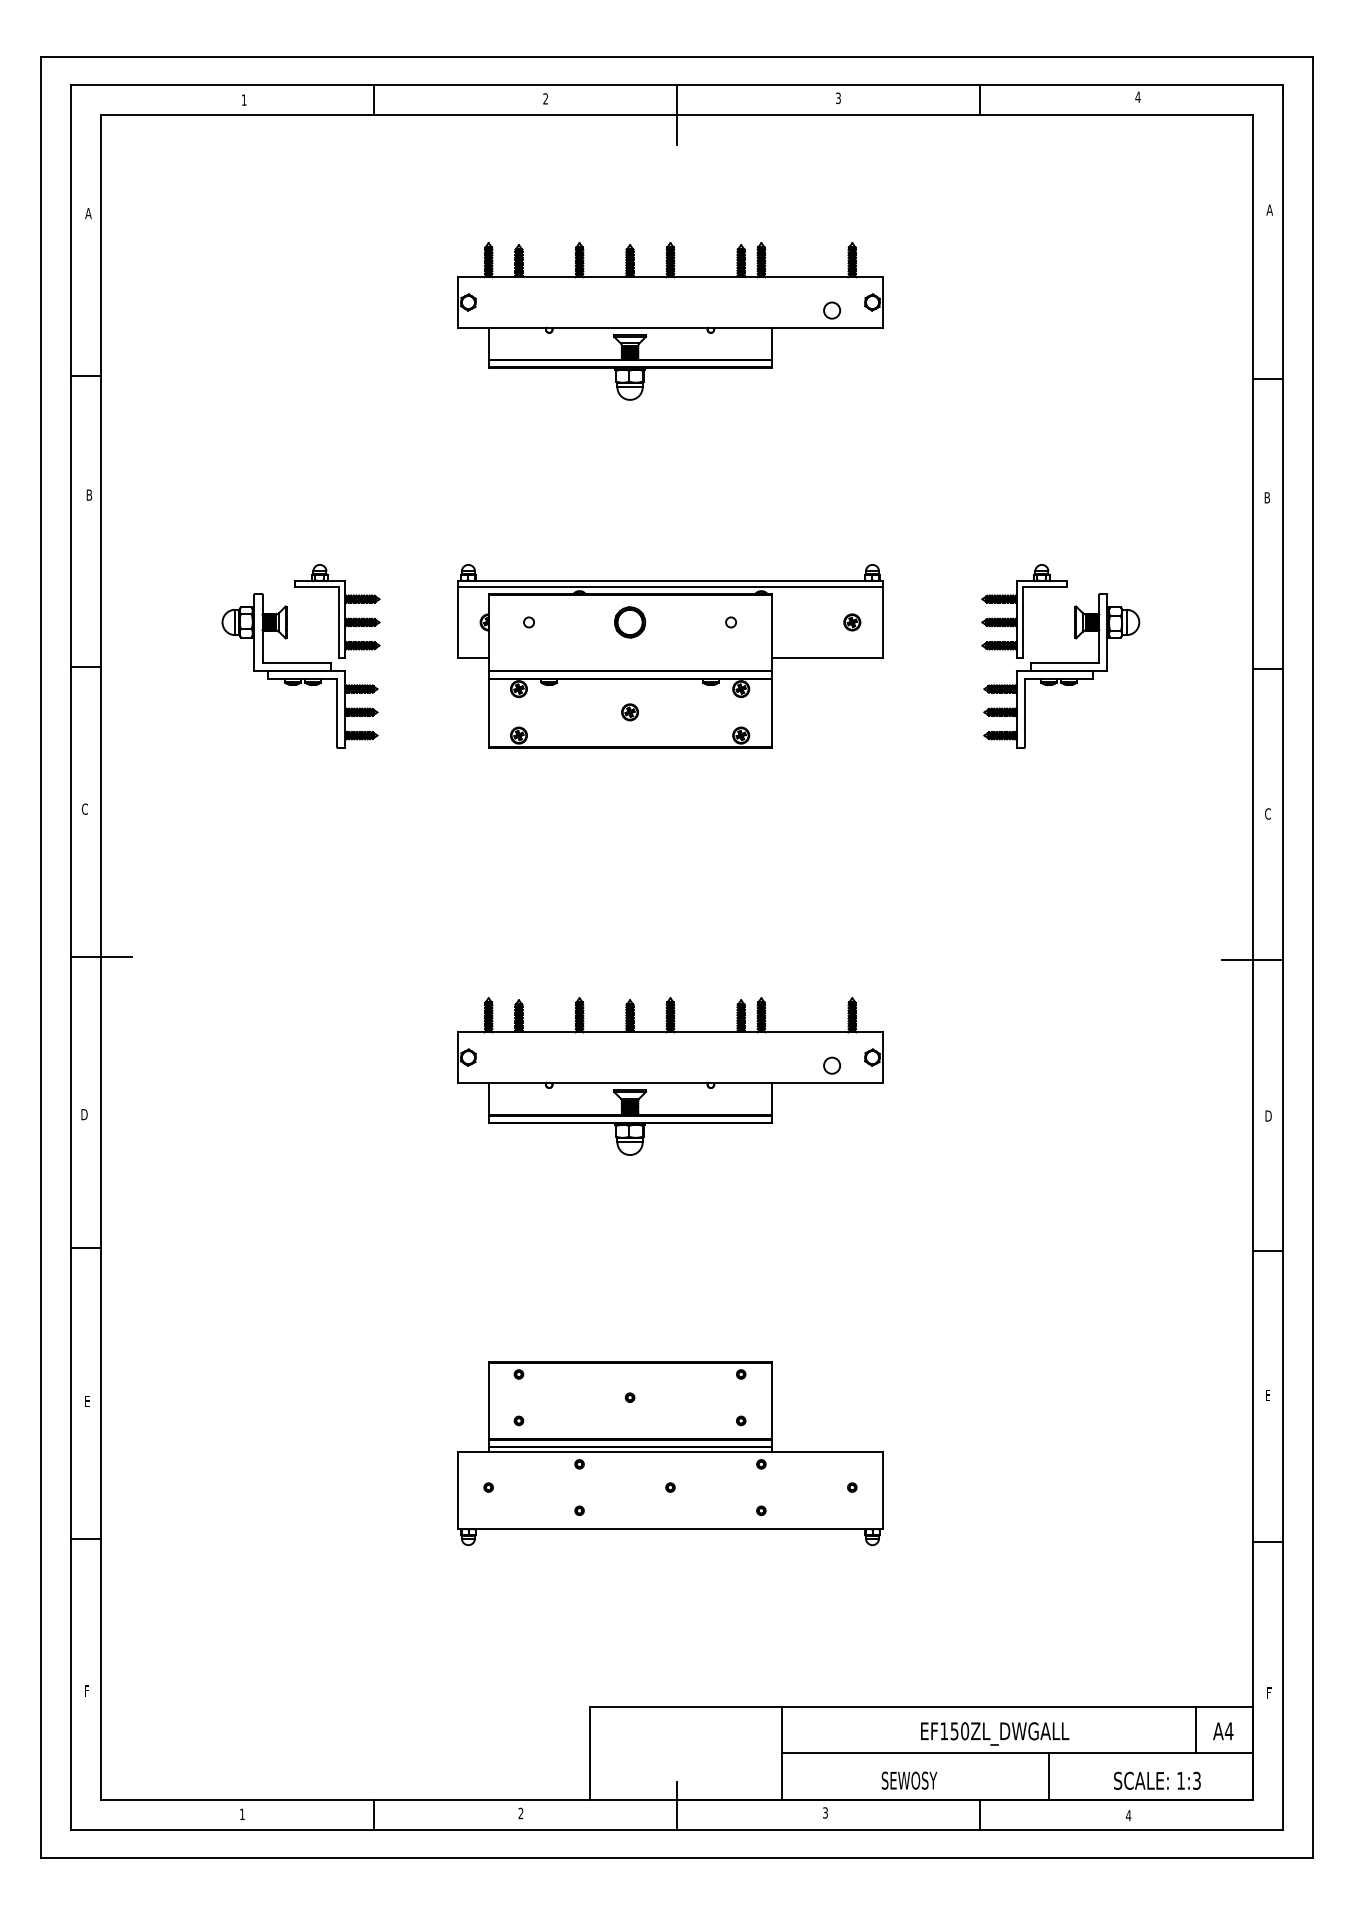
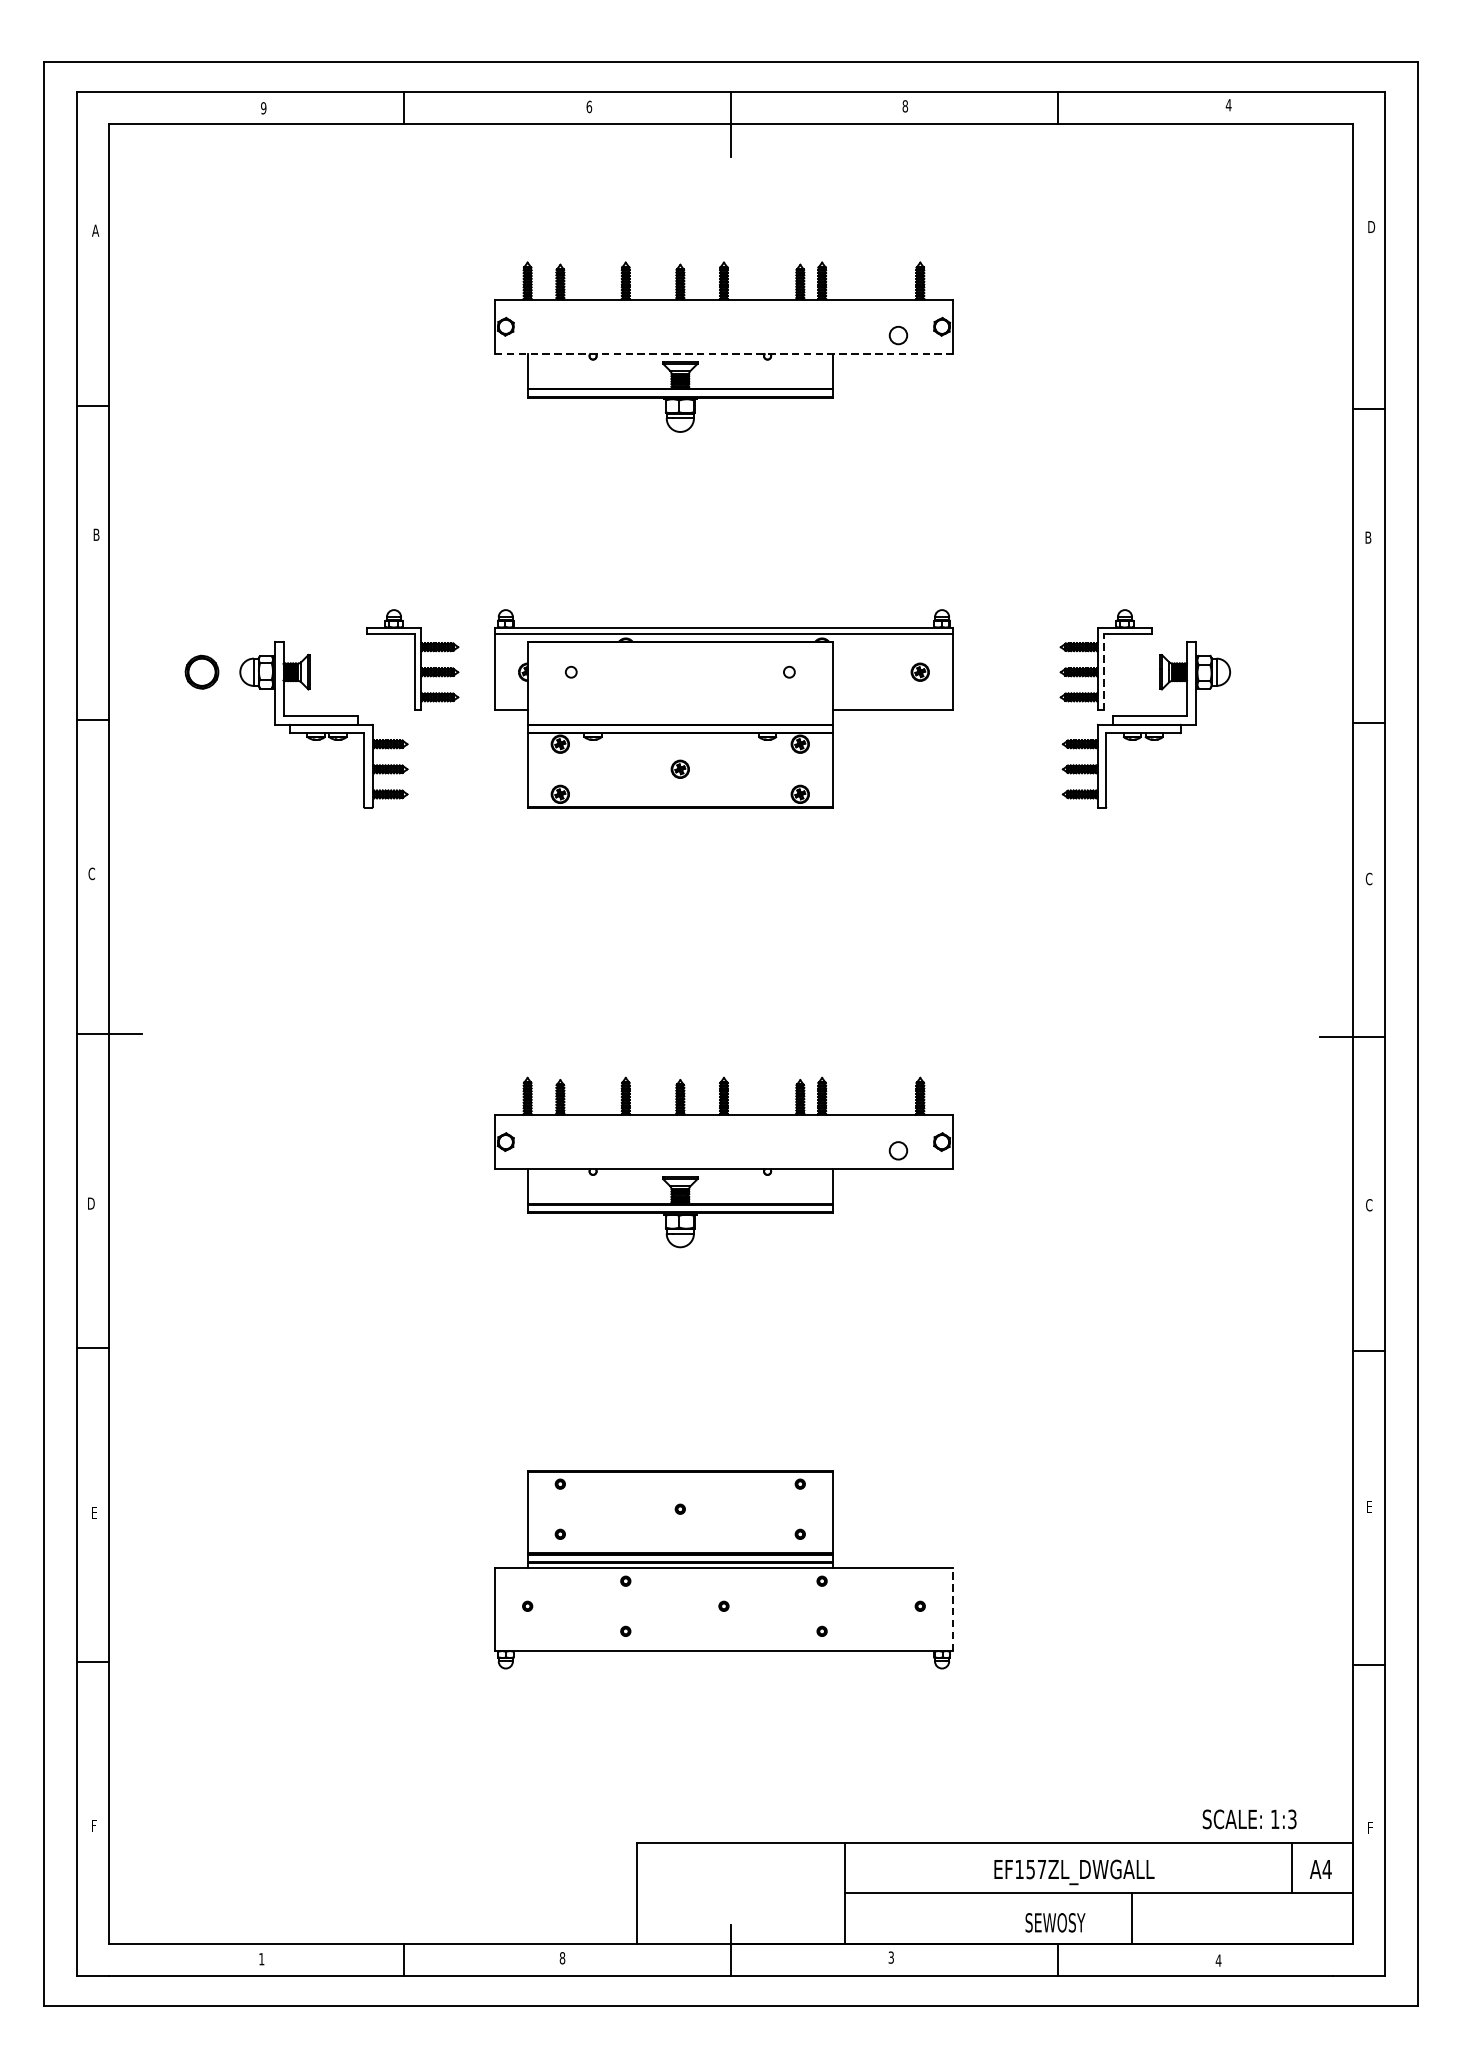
text: (838, 97) -> (905, 105), 3 -> 8
text: (545, 98) -> (589, 106), 2 -> 6
text: (243, 99) -> (262, 107), 1 -> 9
text: (1269, 209) -> (1370, 226), A -> D
line: (670, 327) -> (723, 353), solid -> dashed
part: (337, 611) -> (413, 660), moved
line: (1022, 621) -> (1104, 671), solid -> dashed
part: (630, 622) -> (202, 672), moved
text: (1268, 1115) -> (1369, 1204), D -> C
line: (882, 1490) -> (952, 1609), solid -> dashed
text: (965, 1731) -> (1042, 1869), EF150ZL_DWGALL -> EF157ZL_DWGALL
text: (909, 1780) -> (1055, 1922), moved
text: (1157, 1780) -> (1249, 1818), moved
text: (520, 1813) -> (562, 1958), 2 -> 8

